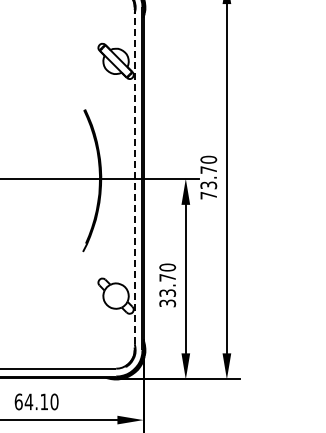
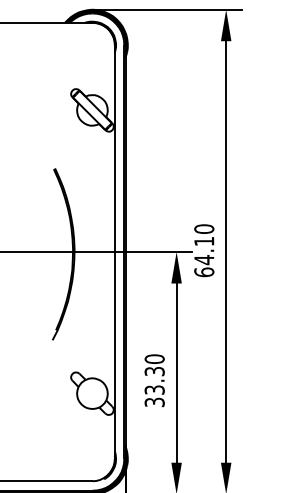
line: (134, 179) -> (114, 252), dashed -> solid
text: (208, 182) -> (203, 256), 73.70 -> 64.10
text: (167, 277) -> (154, 371), 33.70 -> 33.30

